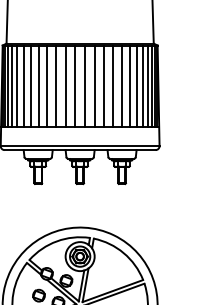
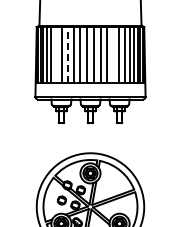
line: (46, 85) -> (67, 54), solid -> dashed
line: (31, 86) -> (56, 55), removed
line: (113, 86) -> (113, 55), removed

